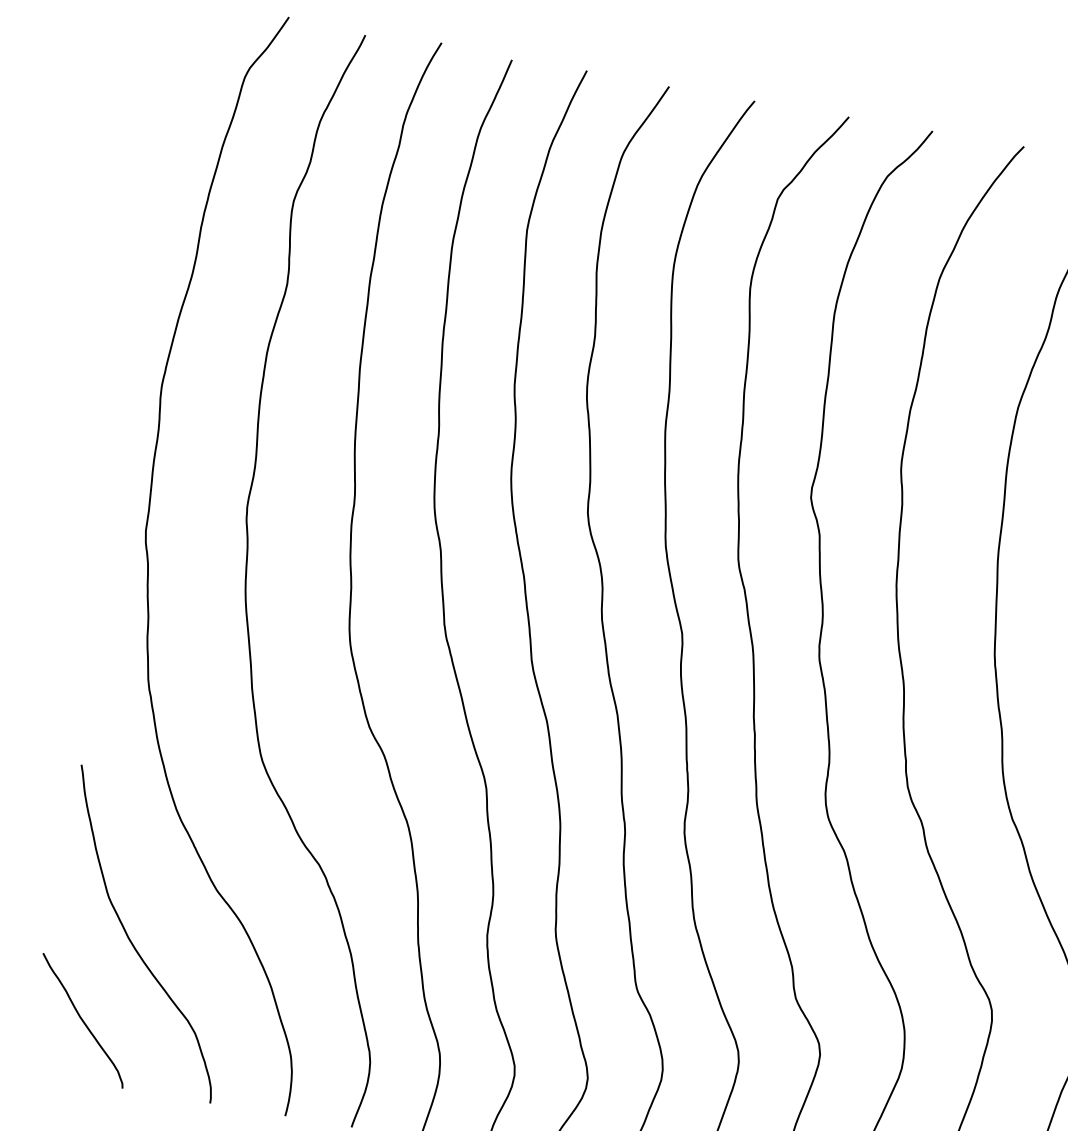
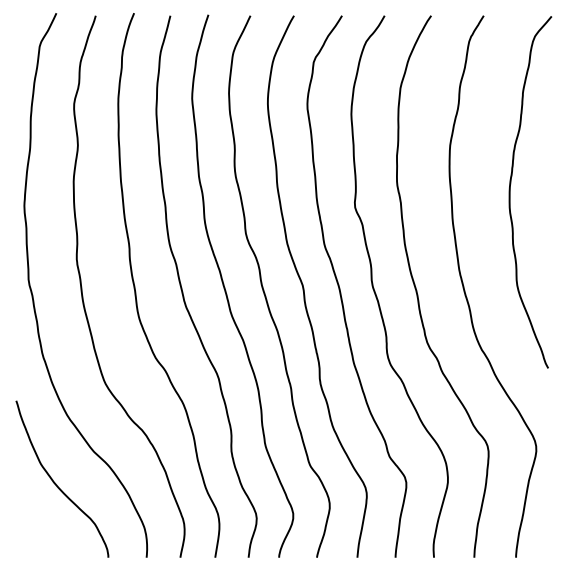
curve: (83, 1020) -> (38, 527), removed

